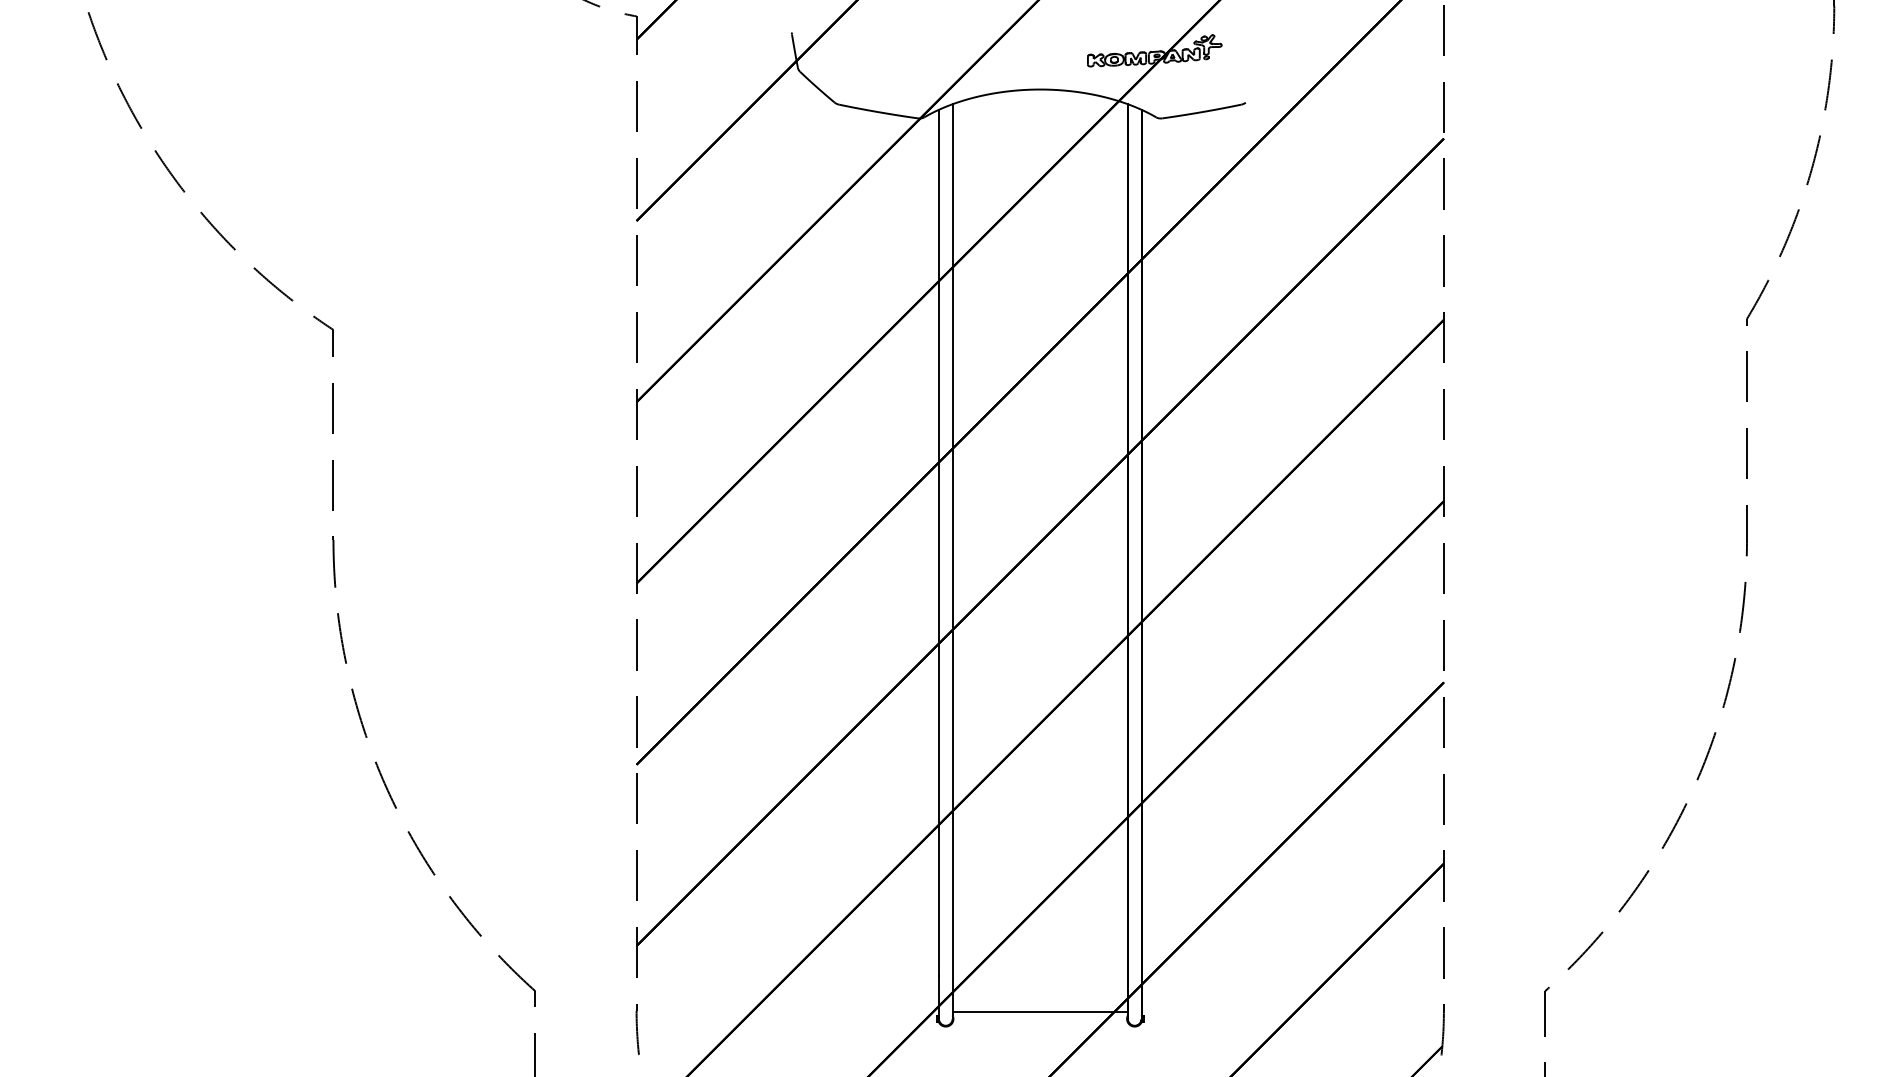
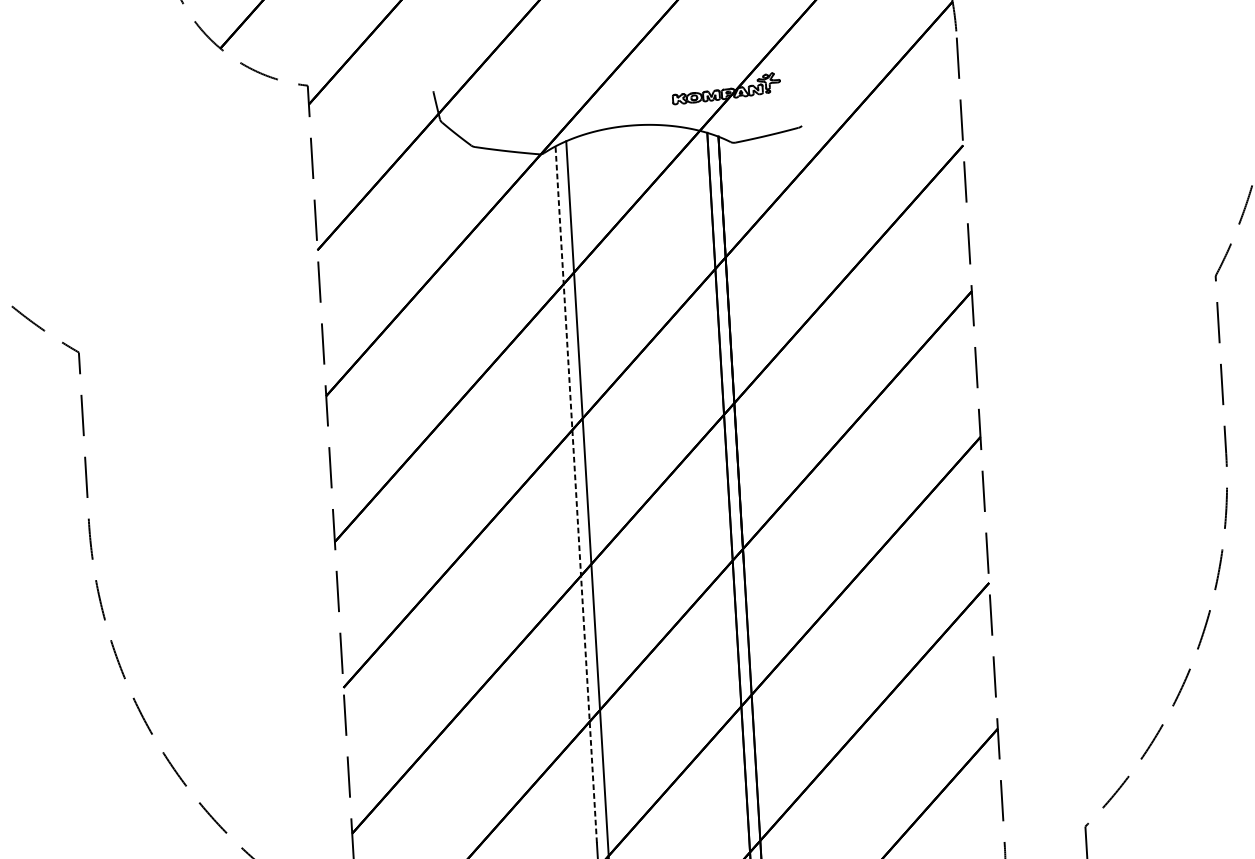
line: (938, 542) -> (575, 494), solid -> dashed

